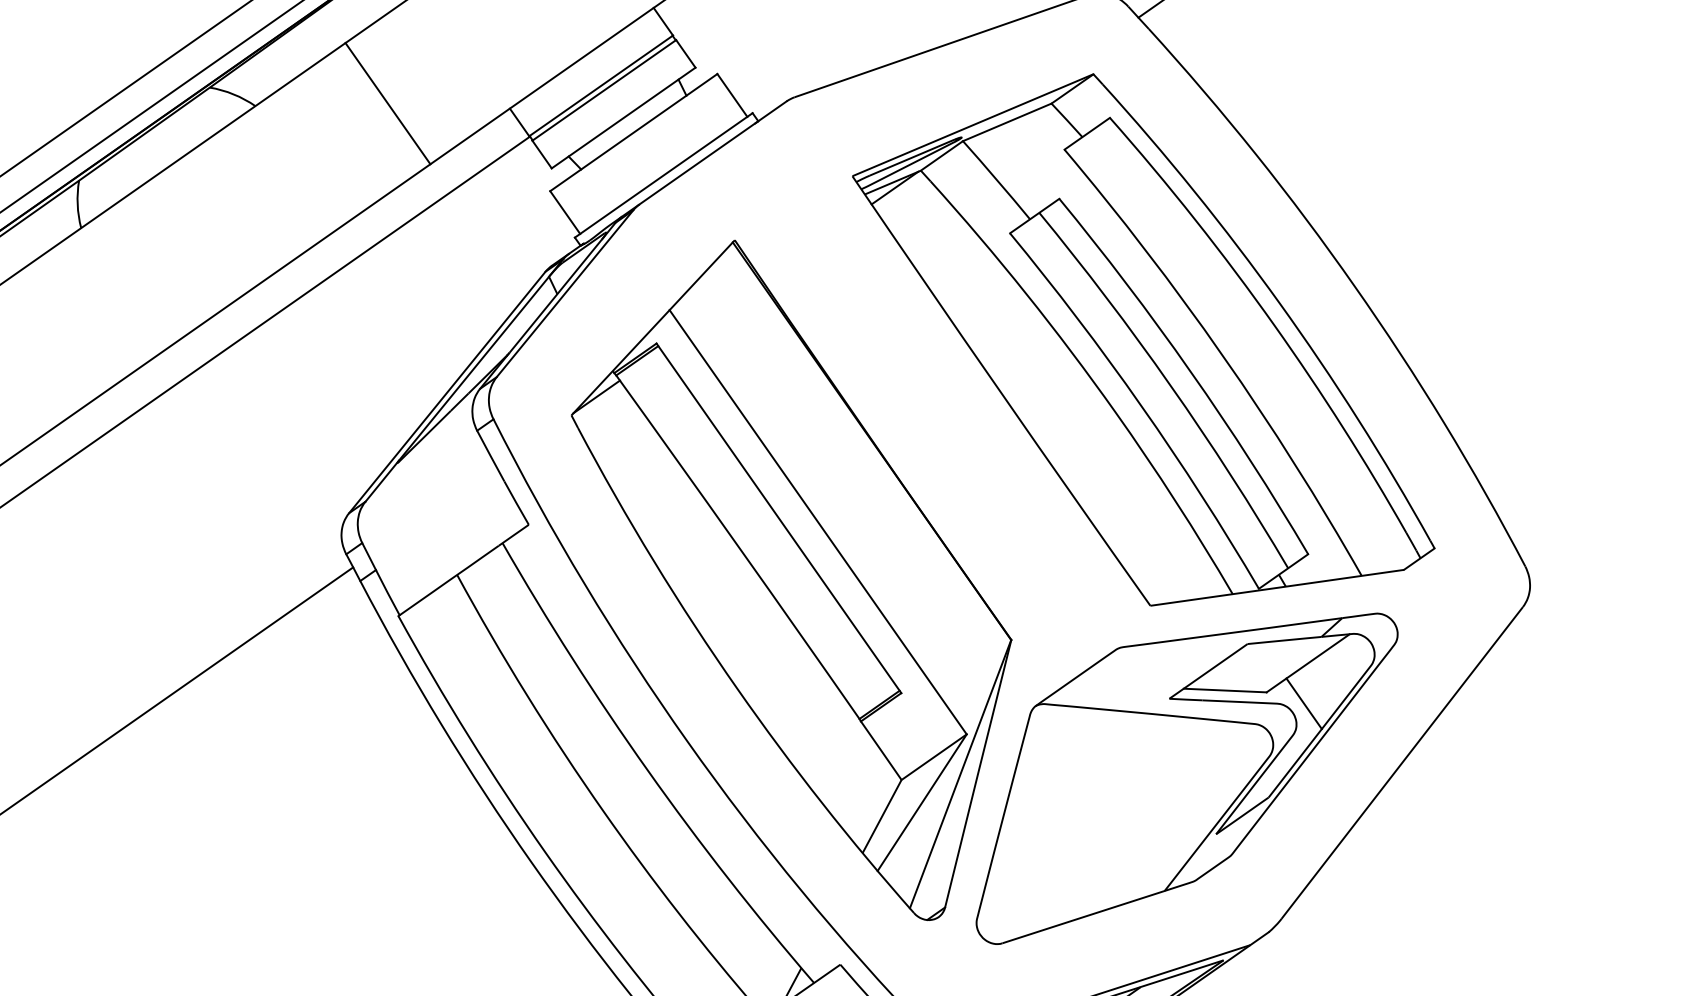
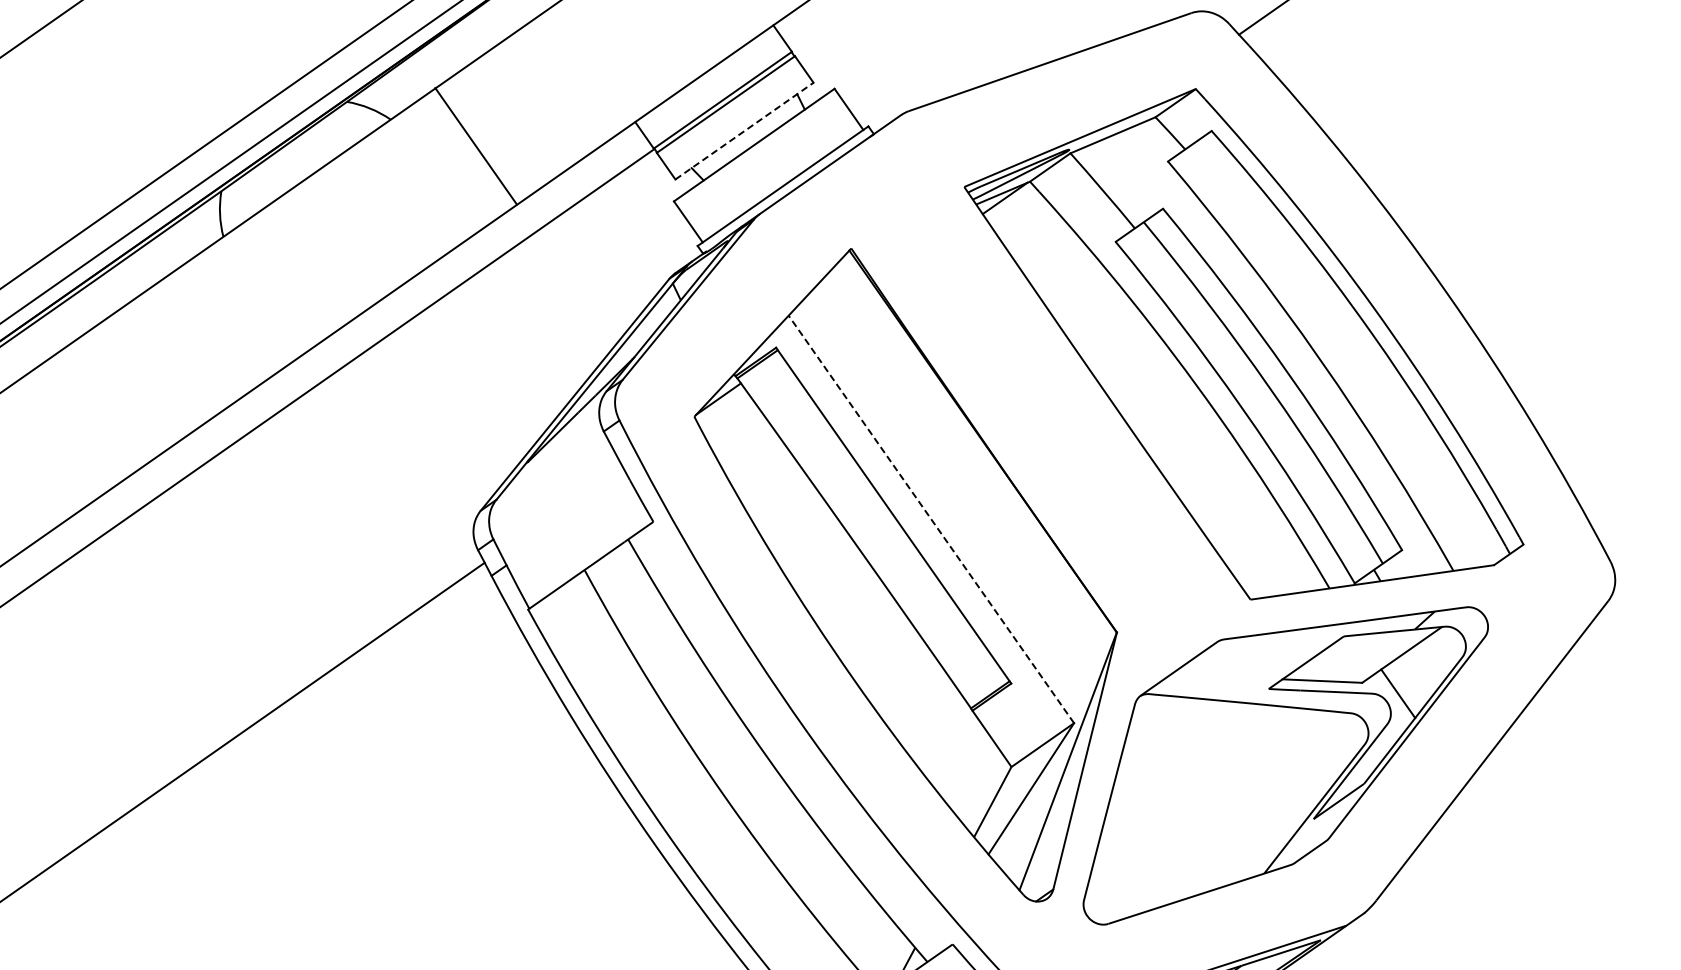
line: (387, 103) -> (475, 146), moved
line: (623, 117) -> (744, 130), solid -> dashed
line: (818, 522) -> (931, 519), solid -> dashed

